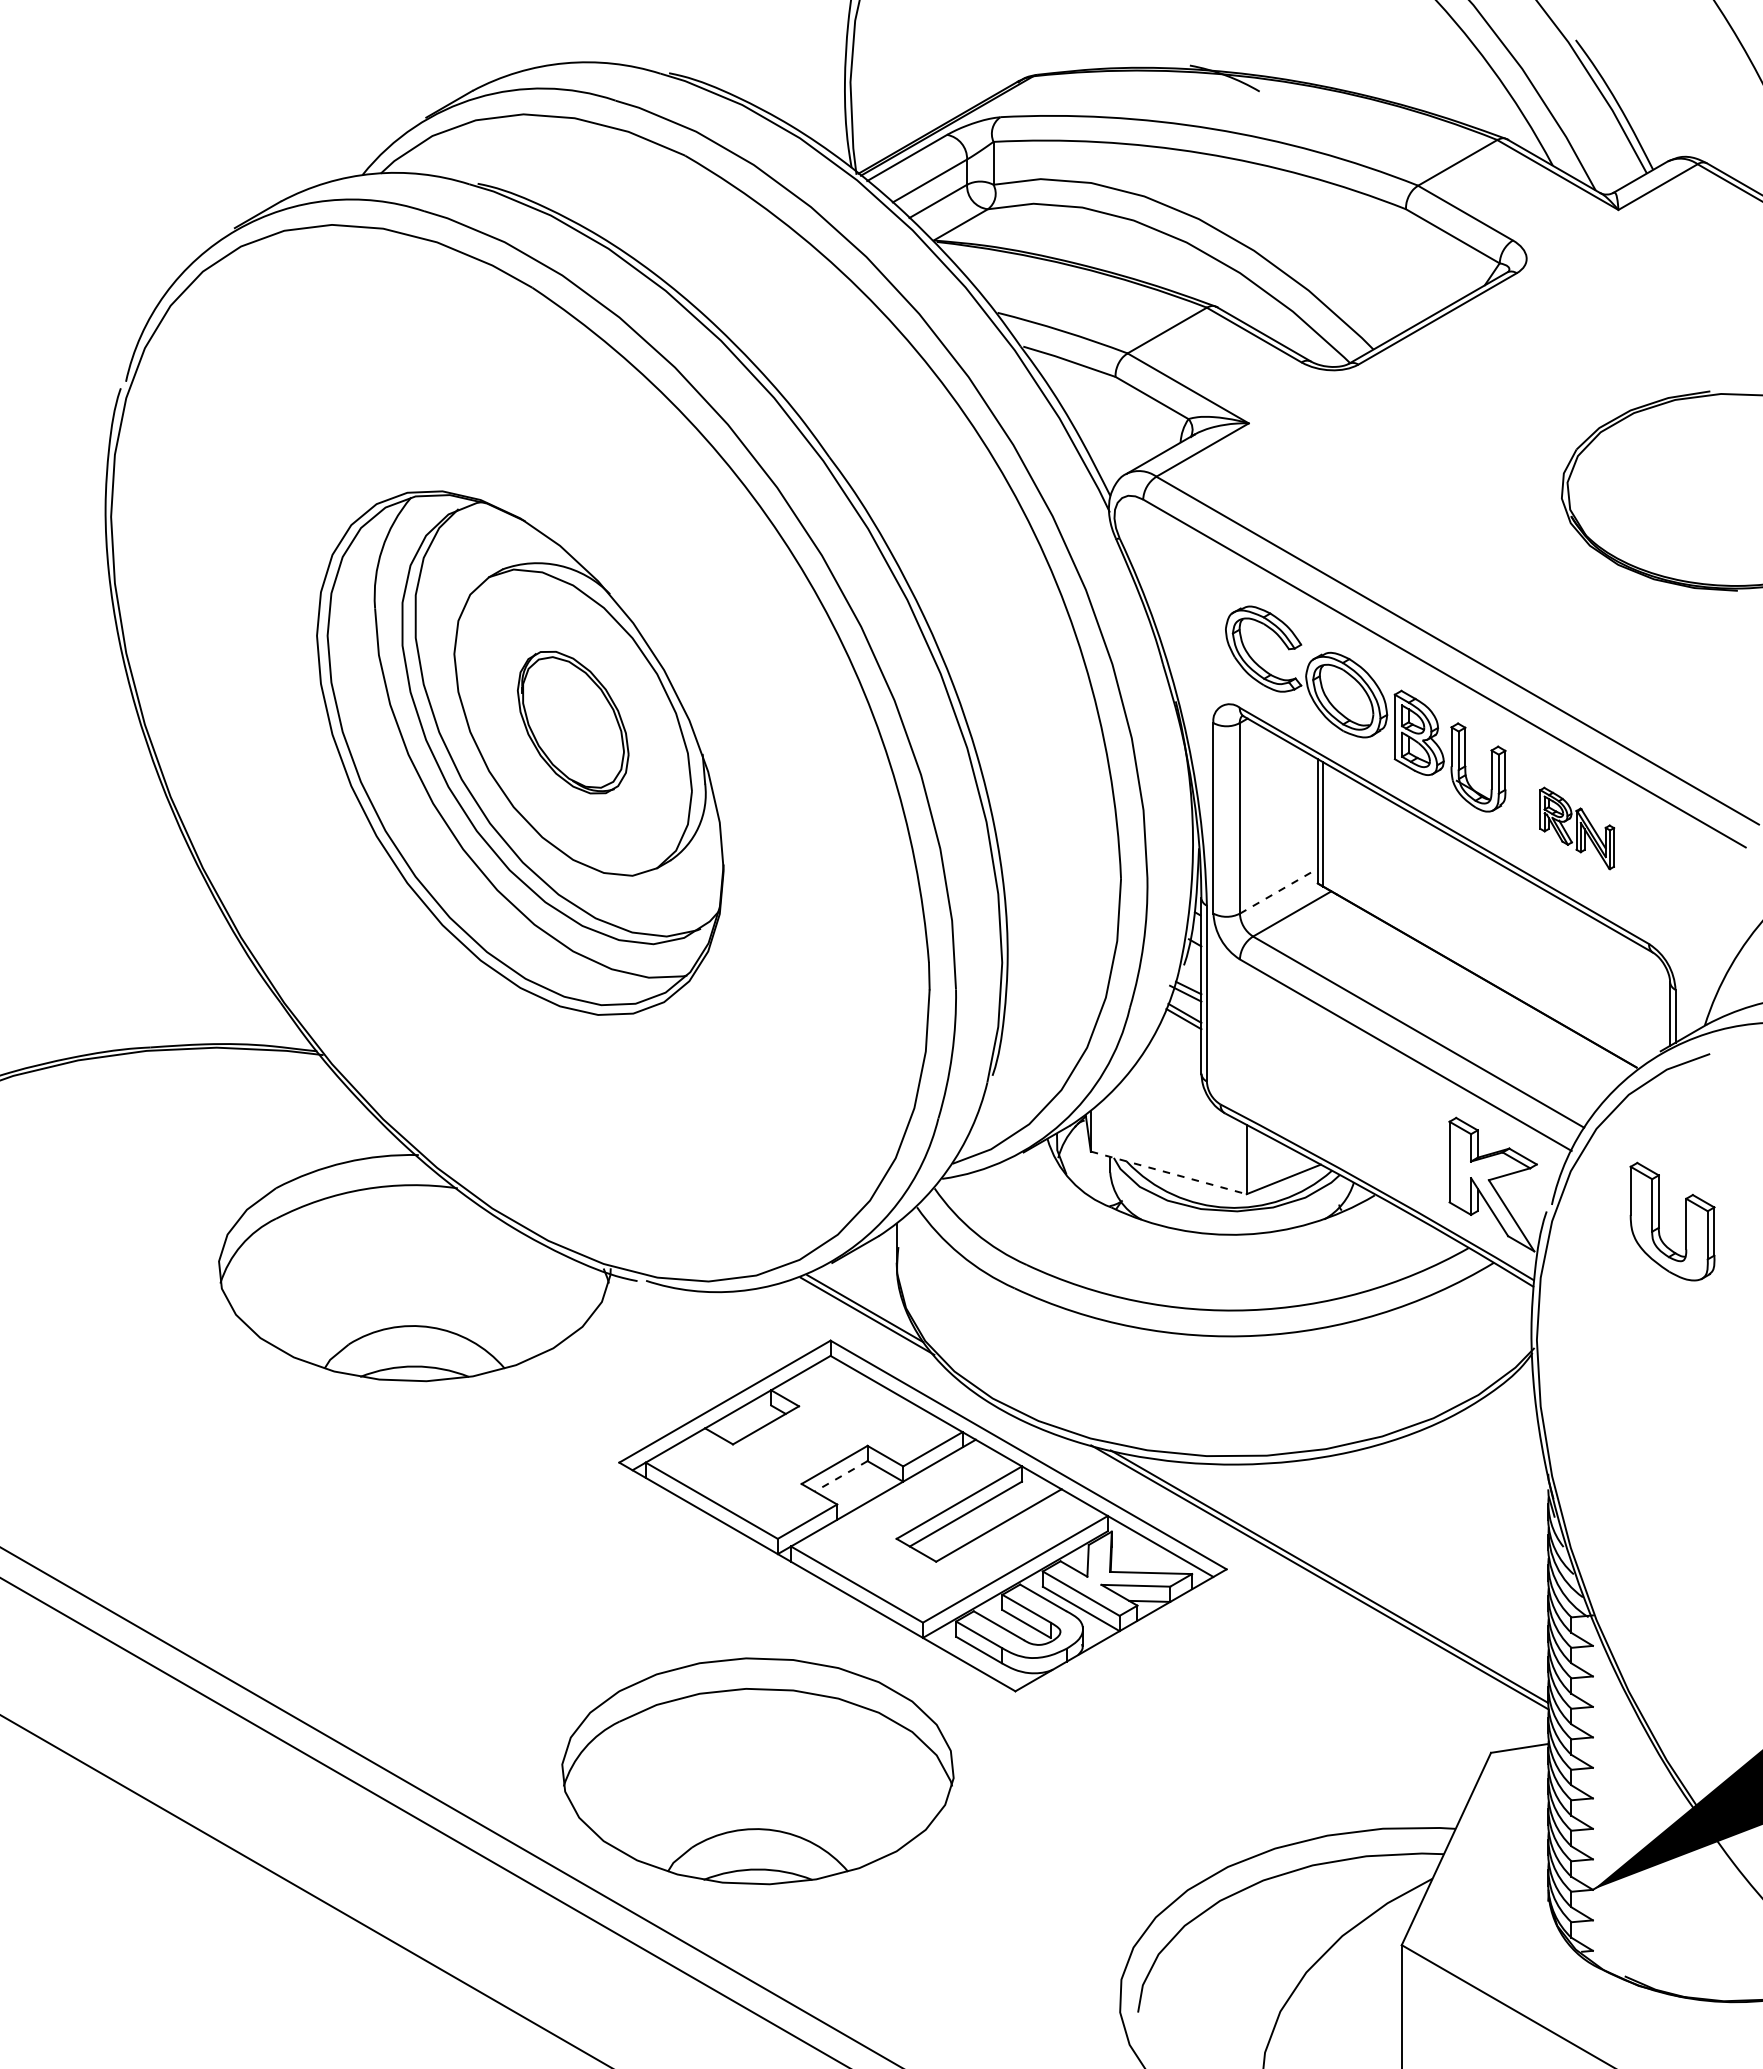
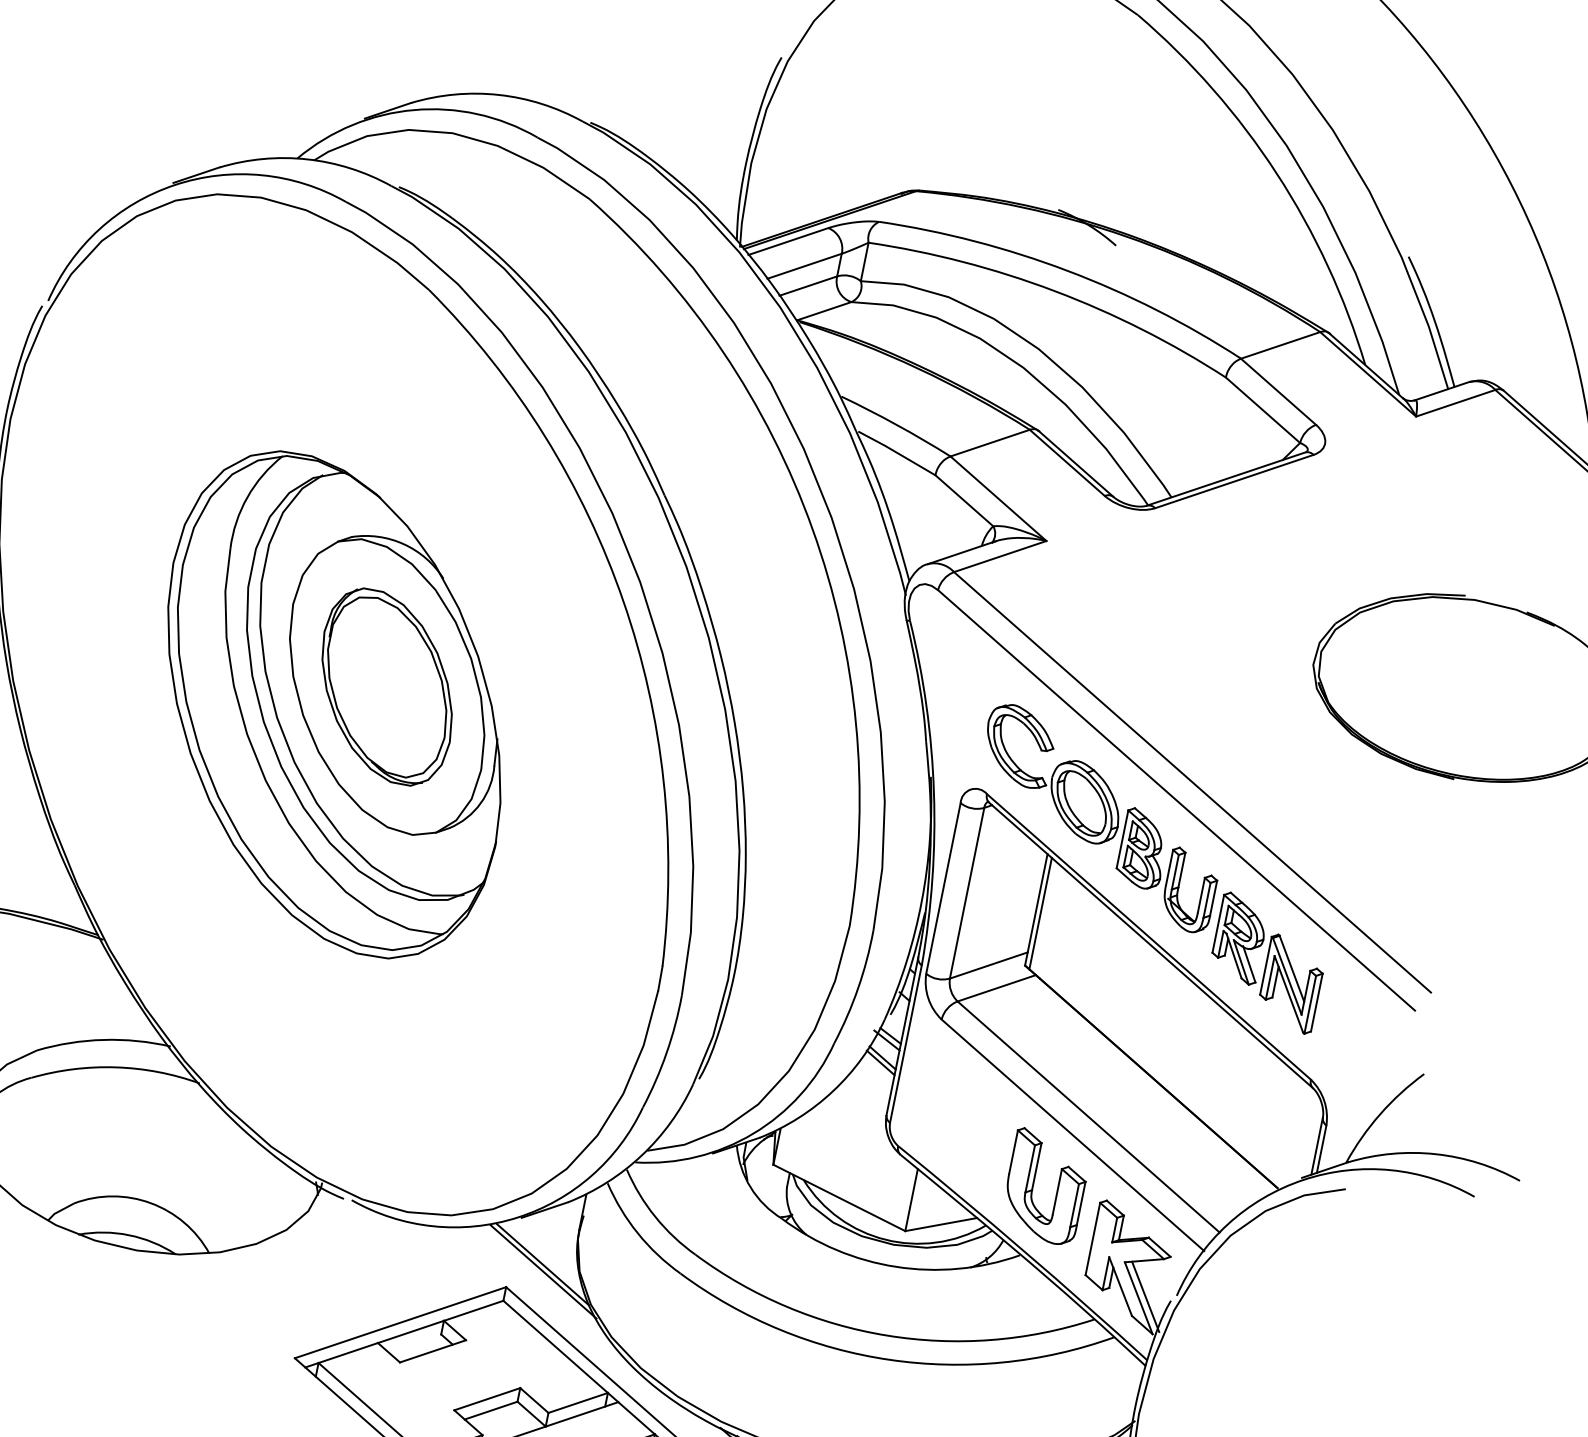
part: (573, 722) -> (387, 686), size x1.43
part: (1576, 828) -> (1266, 963), size x1.67
line: (1278, 891) -> (988, 965), dashed -> solid
line: (1168, 1172) -> (839, 1197), dashed -> solid
line: (1518, 1212) -> (1145, 1296), added
part: (1659, 1221) -> (1033, 1184), moved
line: (840, 1476) -> (490, 1410), dashed -> solid

